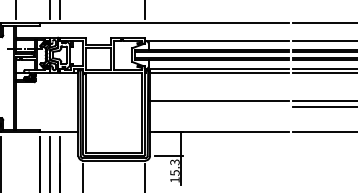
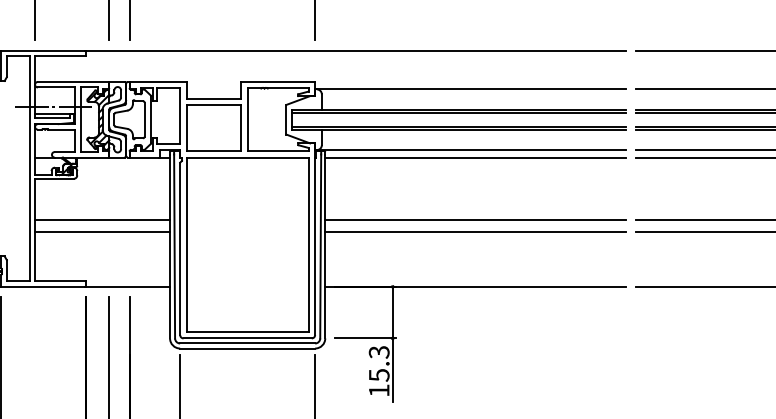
line: (47, 101) -> (102, 220), added
line: (47, 106) -> (102, 231), added
line: (219, 106) -> (475, 231), added

